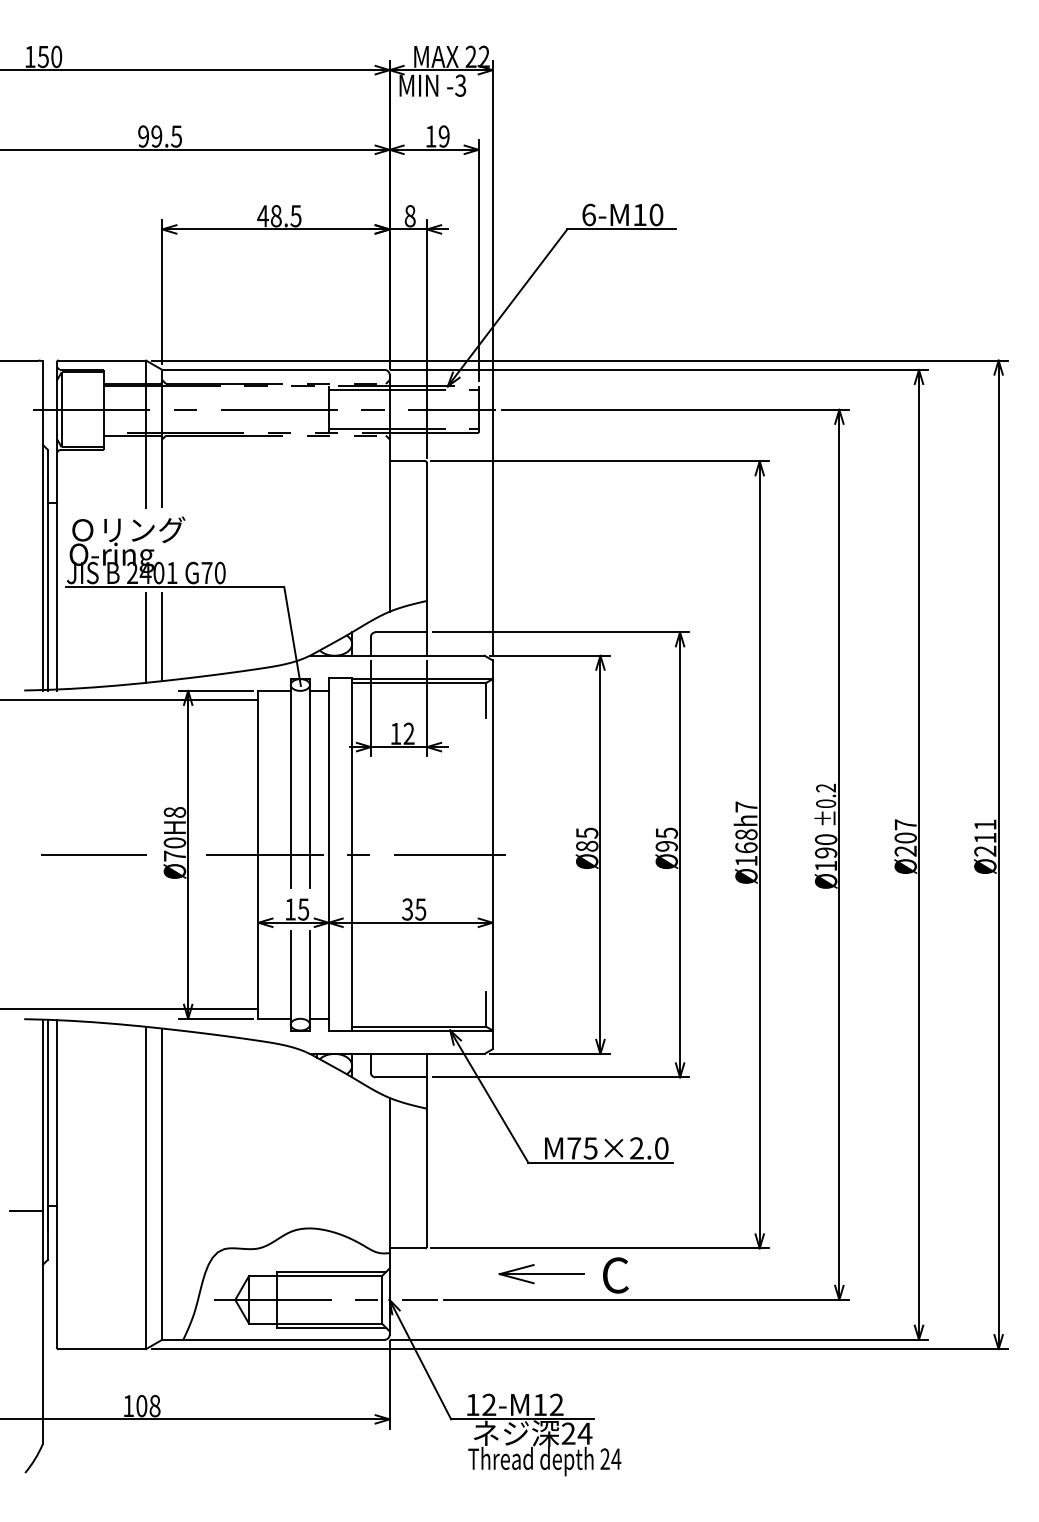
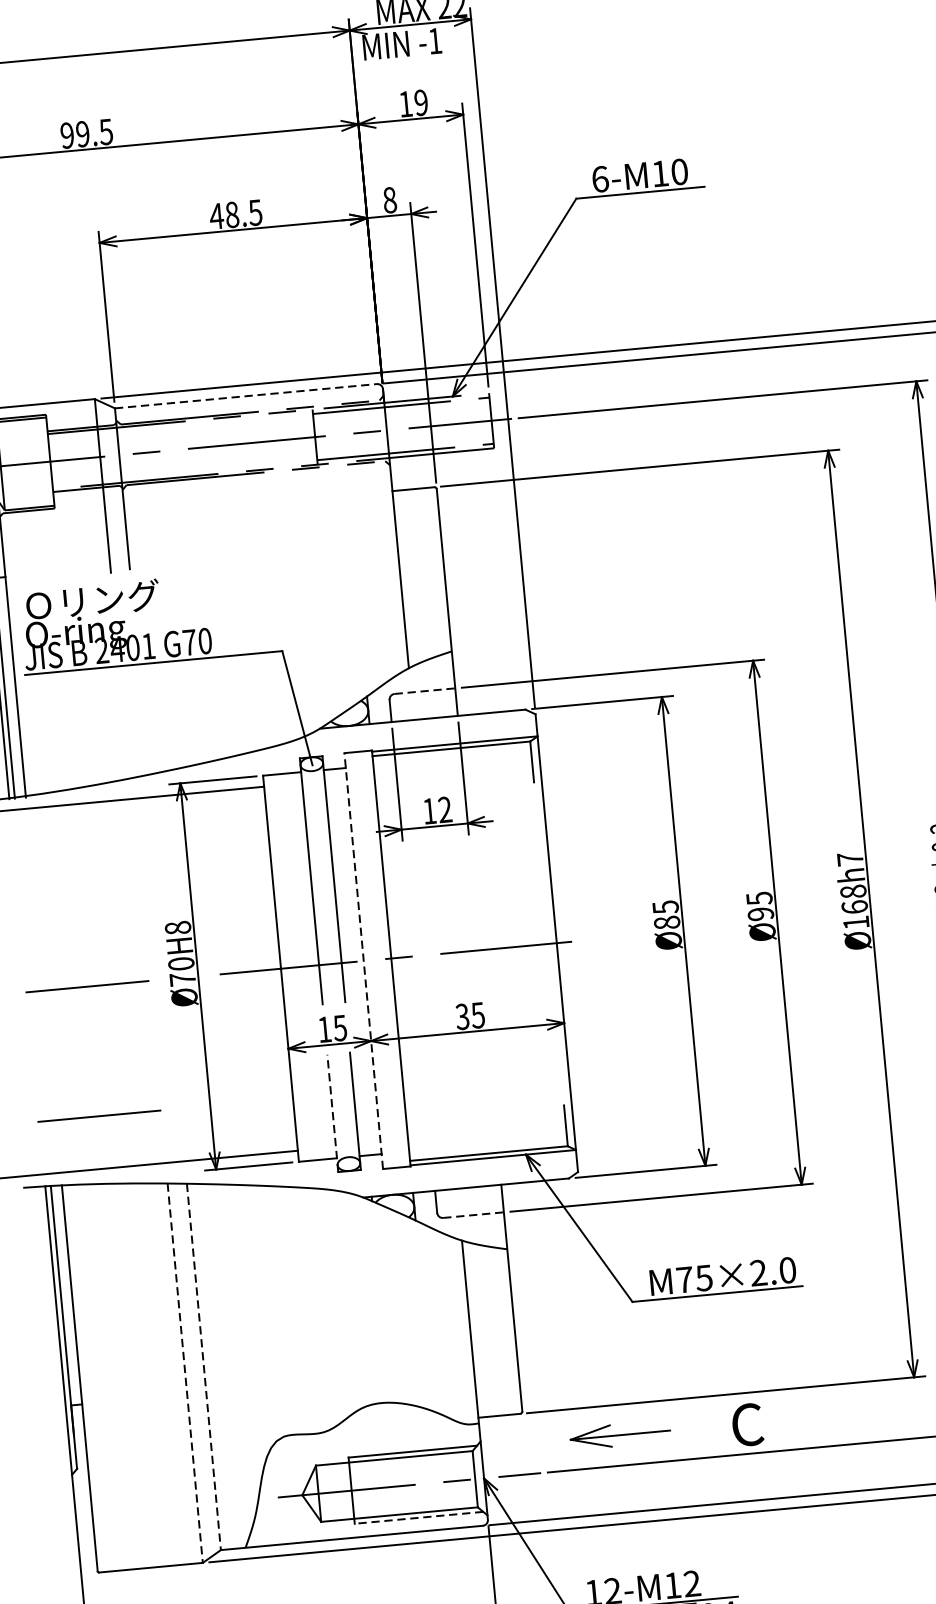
text: (460, 85) -> (434, 40), -3 -> -1
line: (274, 369) -> (246, 395), solid -> dashed
line: (401, 632) -> (425, 691), solid -> dashed
line: (162, 636) -> (144, 722), removed
line: (146, 637) -> (125, 725), removed
line: (328, 854) -> (363, 960), solid -> dashed
line: (93, 964) -> (98, 1115), added
line: (290, 980) -> (332, 1113), solid -> dashed
line: (401, 1077) -> (473, 1215), solid -> dashed
line: (162, 1184) -> (204, 1367), solid -> dashed
line: (146, 1188) -> (185, 1373), solid -> dashed
line: (26, 1210) -> (46, 1412), removed
part: (541, 1274) -> (620, 1435), moved
line: (331, 1328) -> (418, 1518), solid -> dashed

